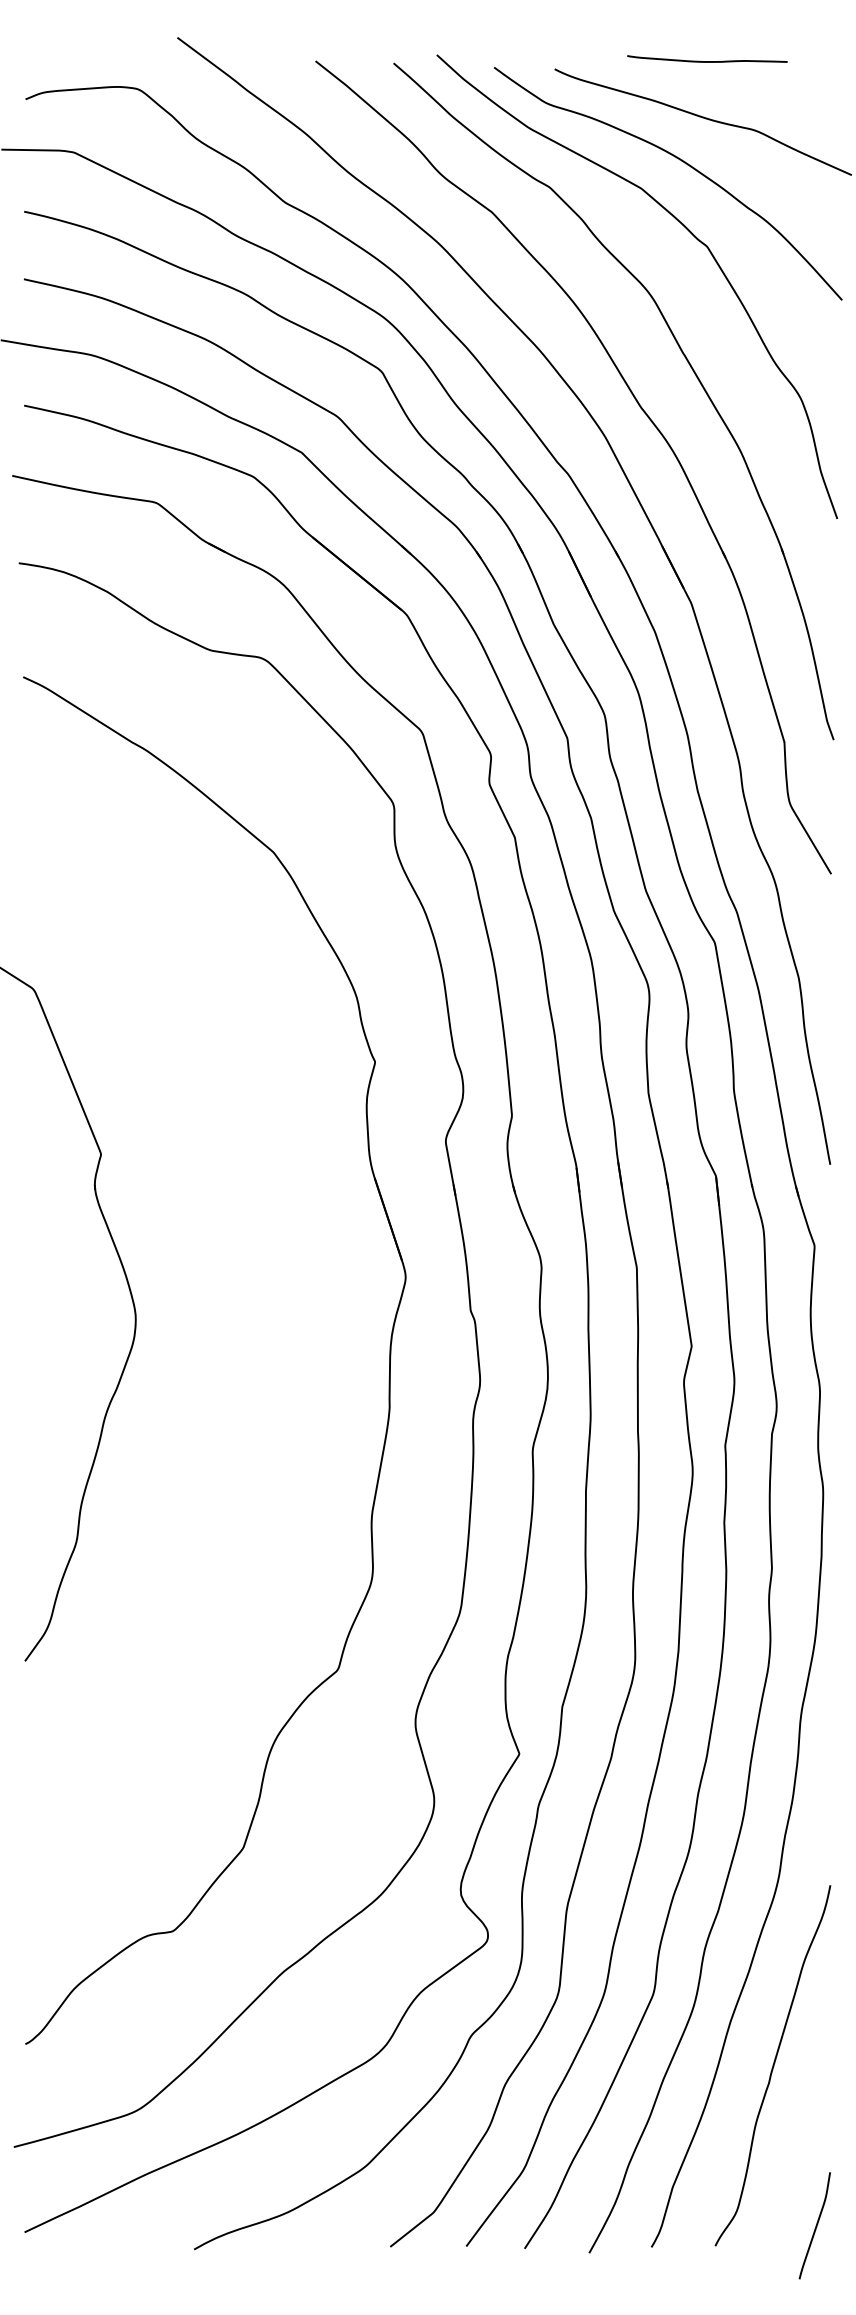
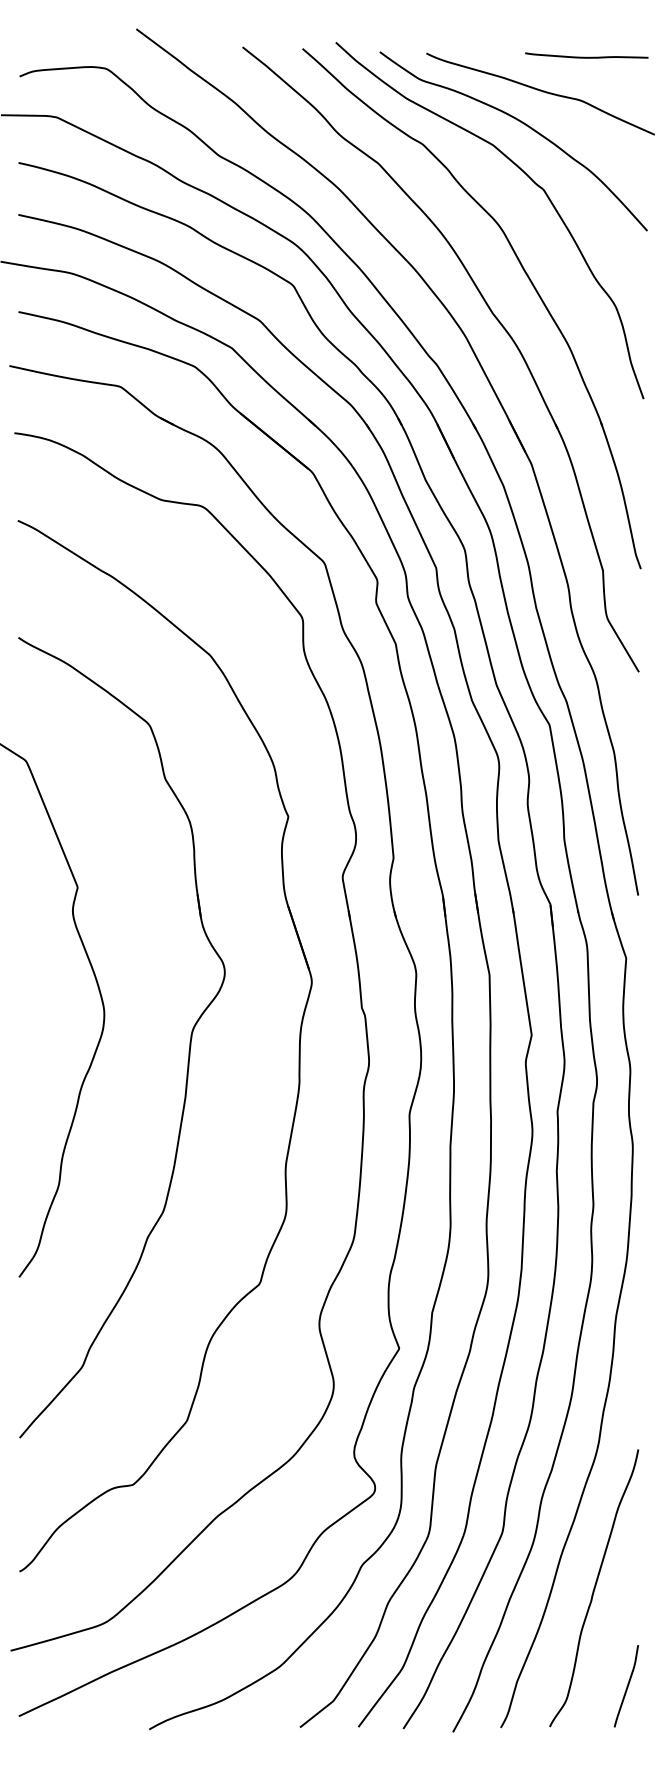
curve: (707, 60) -> (586, 56), moved
part: (246, 1354) -> (189, 1041), added
curve: (814, 2226) -> (626, 1686), moved

